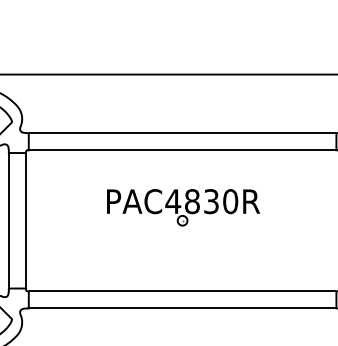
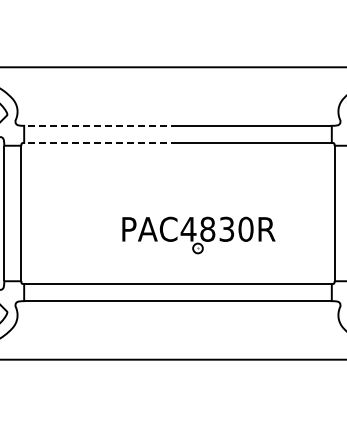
line: (106, 132) -> (101, 125), solid -> dashed
line: (106, 150) -> (101, 143), solid -> dashed
part: (183, 207) -> (198, 235), moved

